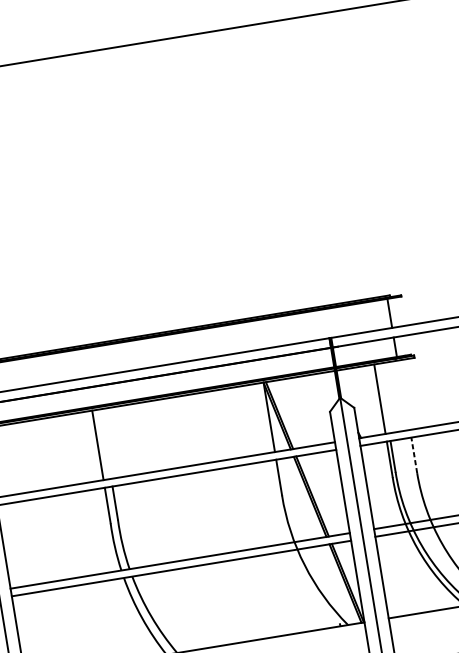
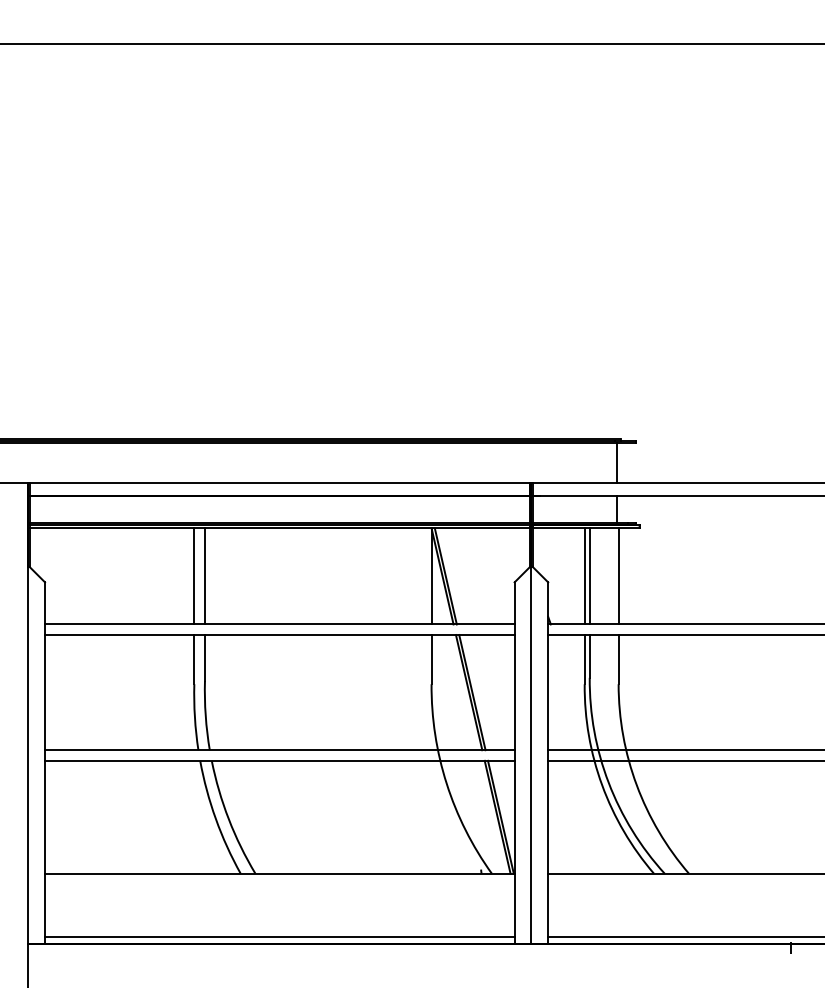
line: (404, 395) -> (618, 576), added
line: (383, 398) -> (589, 576), added
line: (105, 444) -> (204, 576), added
line: (414, 455) -> (618, 659), dashed -> solid

